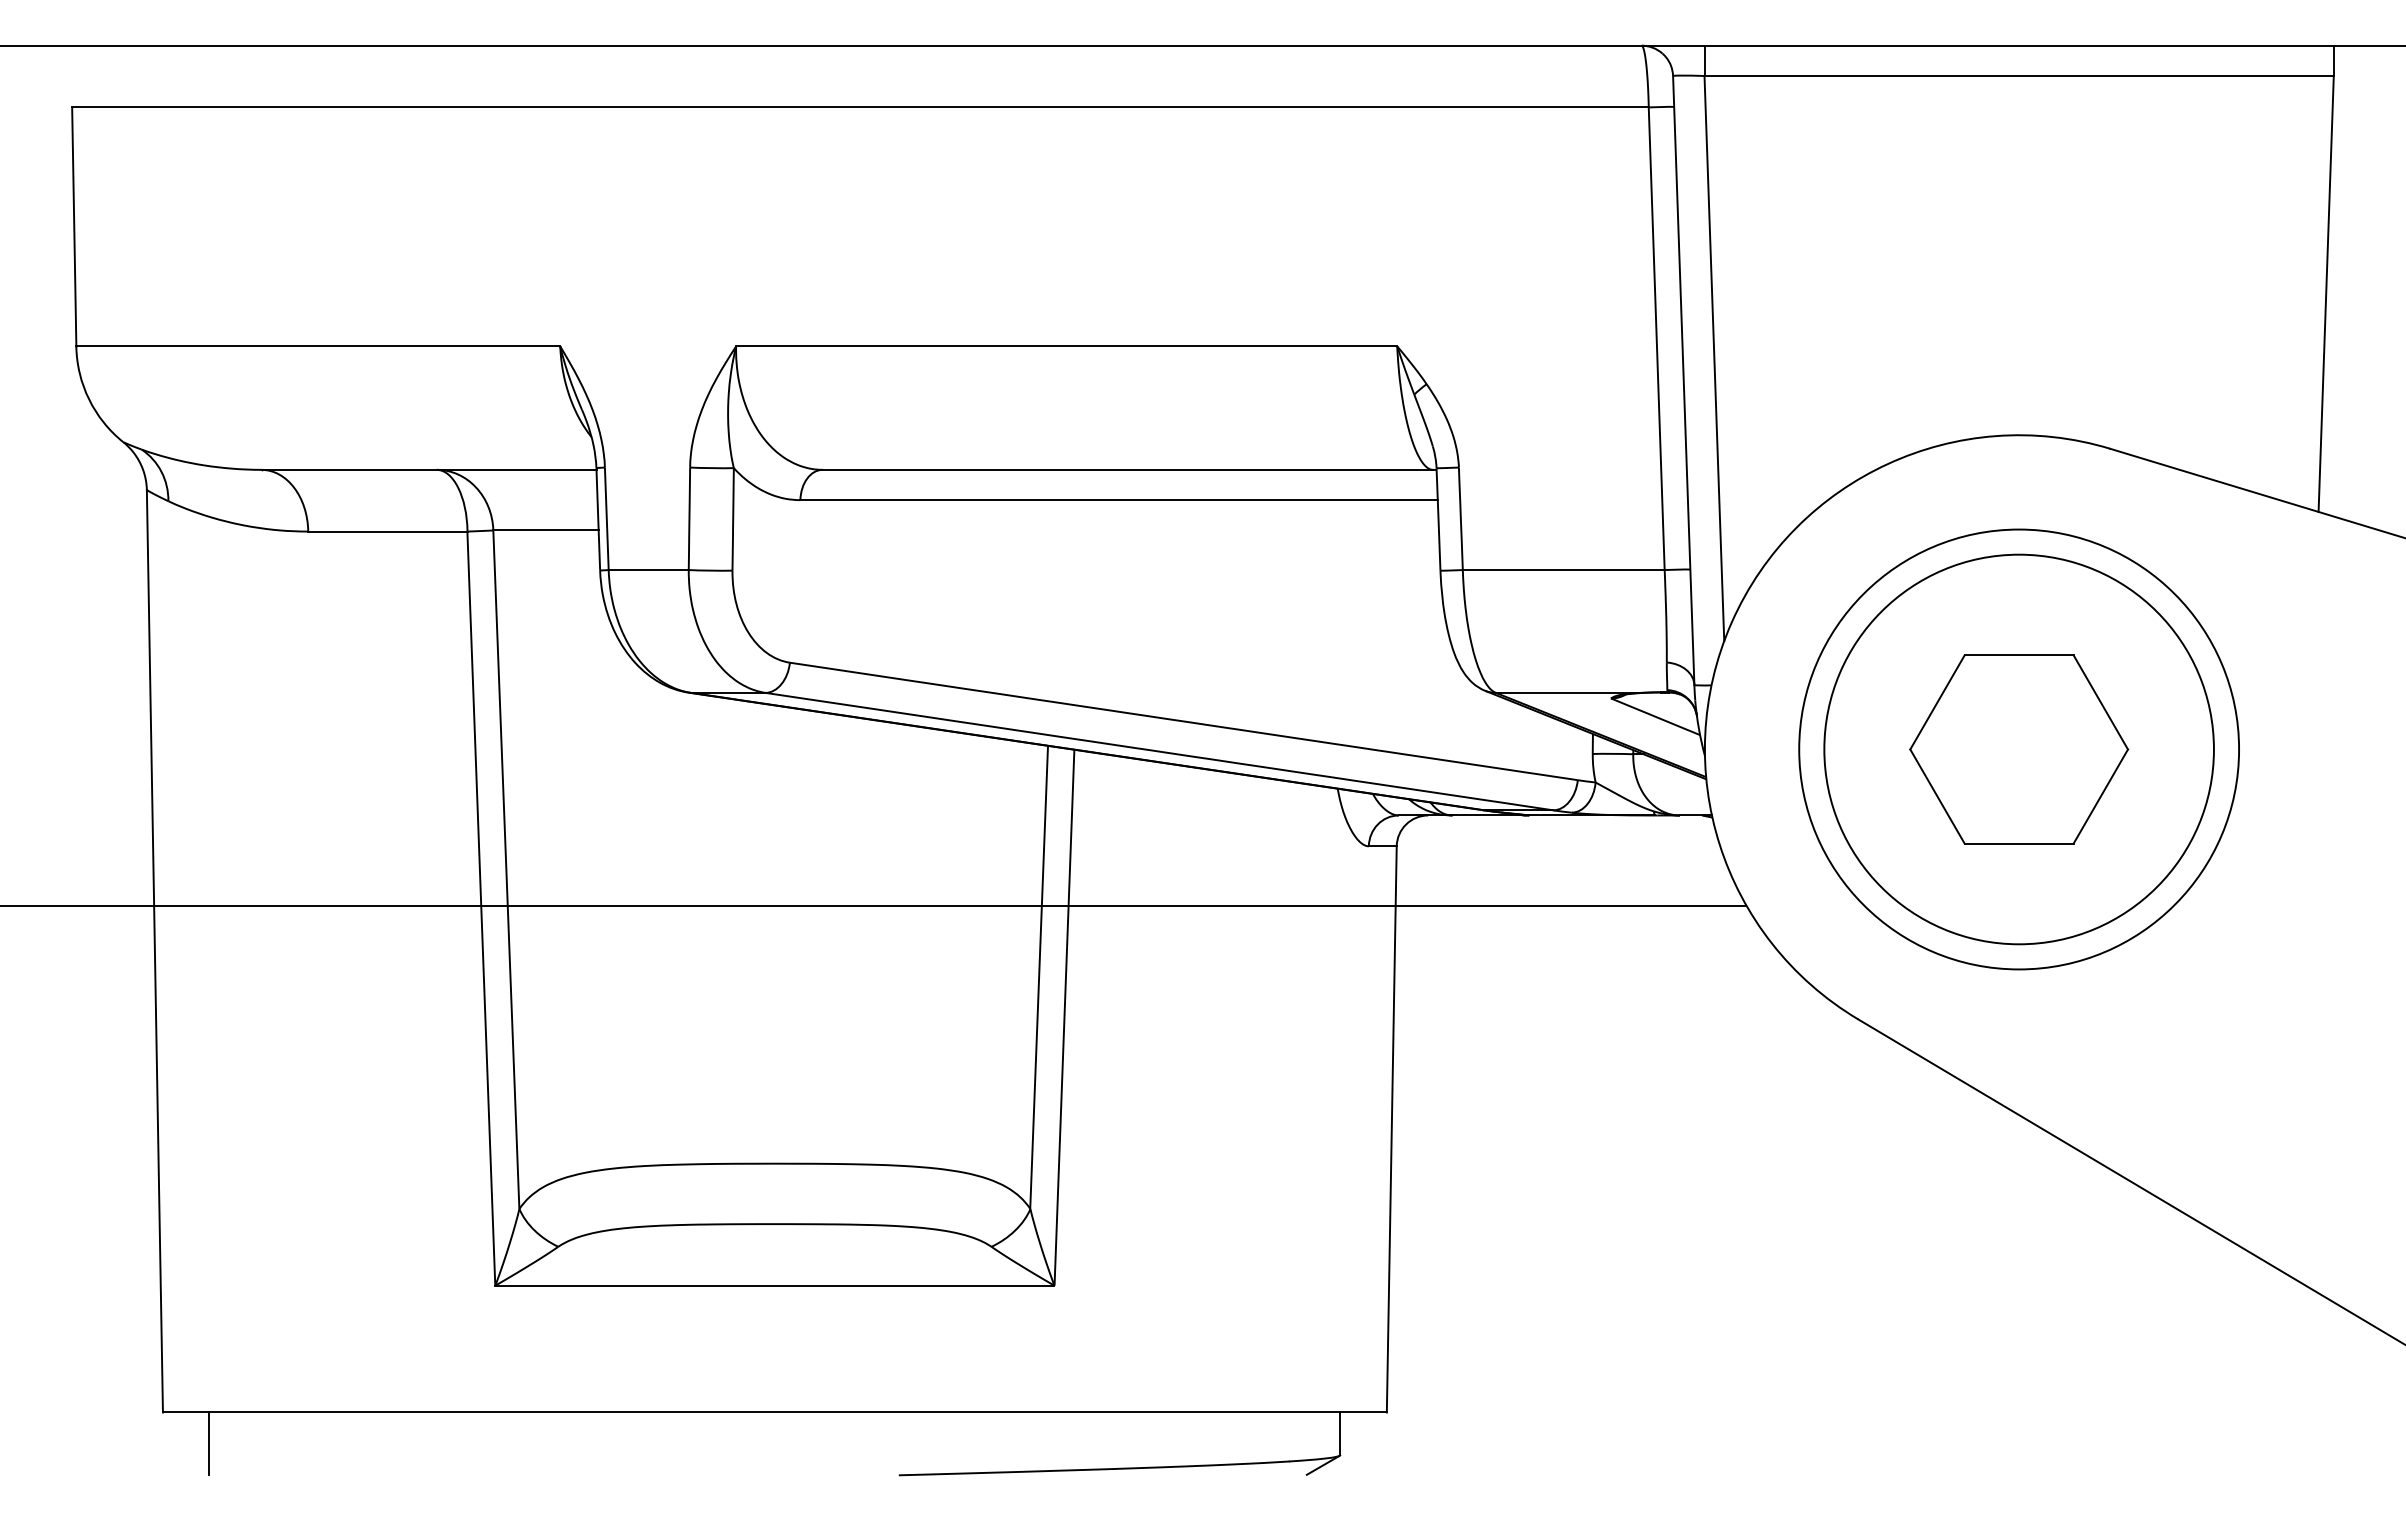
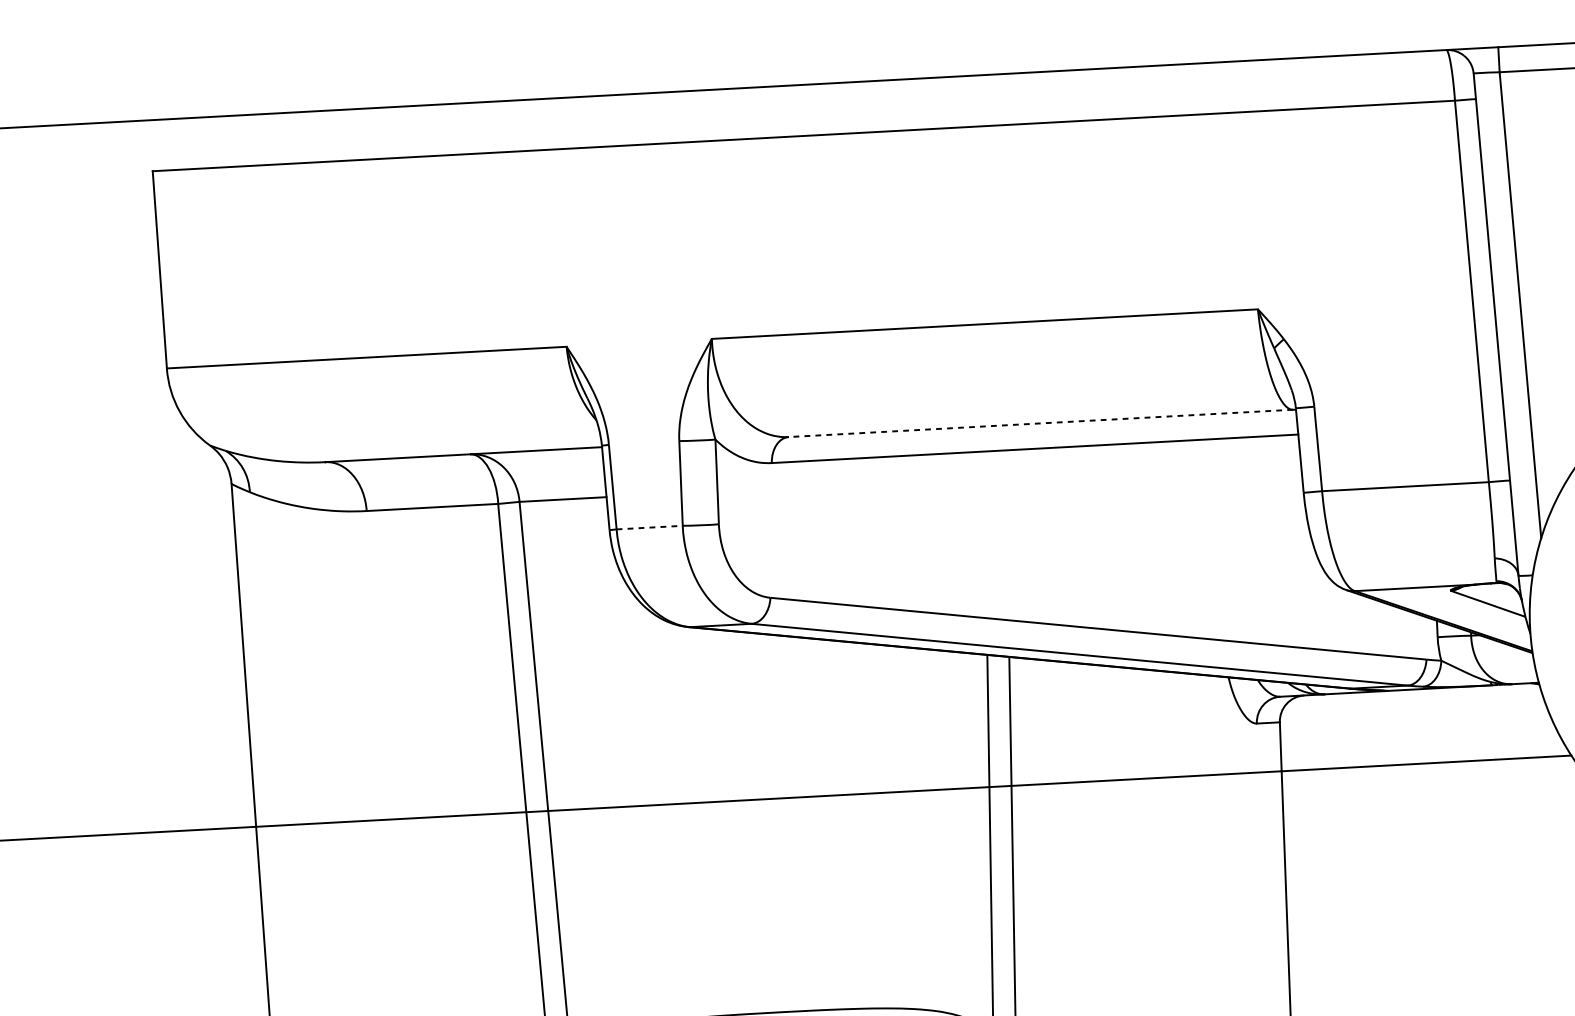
line: (1127, 469) -> (1040, 423), solid -> dashed
line: (649, 570) -> (650, 527), solid -> dashed

